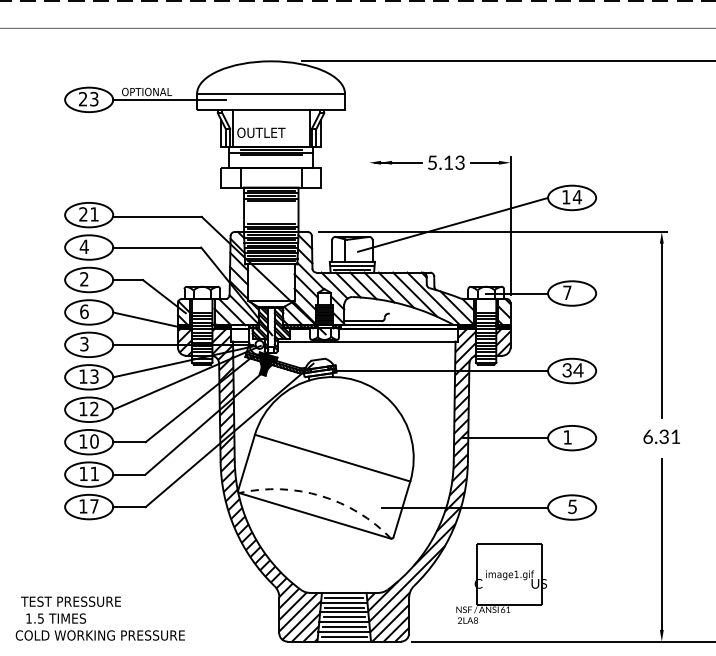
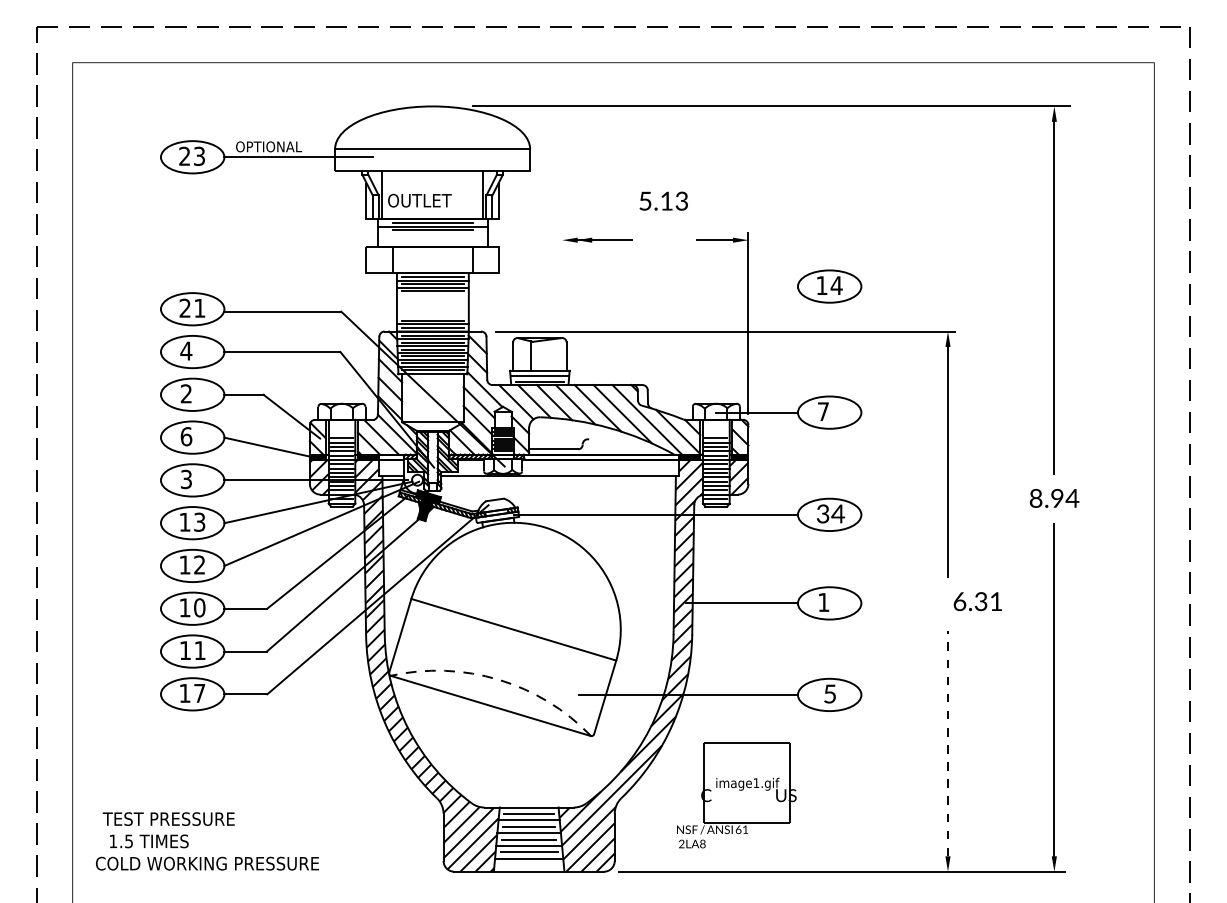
text: (446, 162) -> (663, 200), moved
line: (452, 224) -> (672, 321), removed
text: (661, 436) -> (977, 601), moved
line: (662, 544) -> (948, 743), solid -> dashed
line: (343, 636) -> (528, 865), removed

